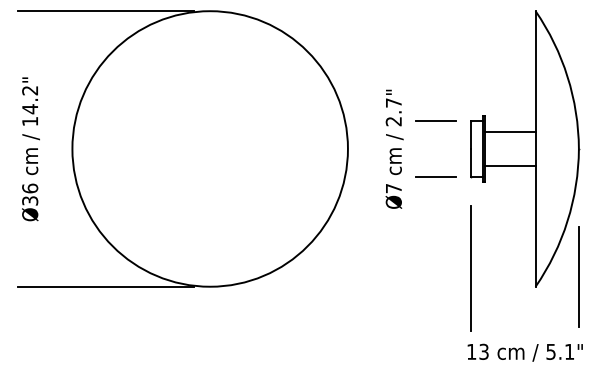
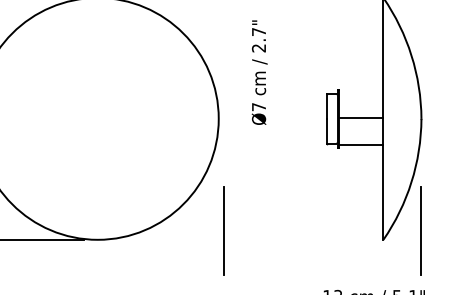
line: (435, 120) -> (295, 93), removed
line: (509, 132) -> (360, 118), moved
text: (394, 148) -> (259, 71), moved
line: (509, 165) -> (360, 144), moved
line: (435, 177) -> (295, 143), removed
line: (471, 267) -> (327, 222), removed
line: (353, 276) -> (223, 230), added

